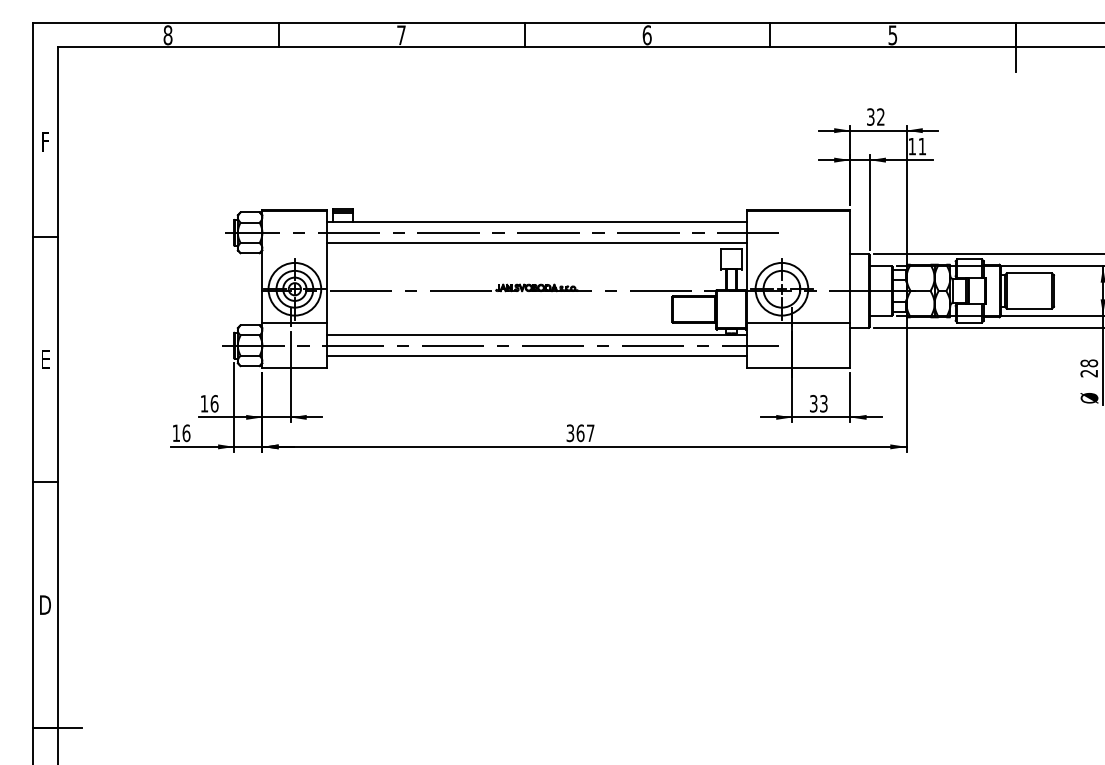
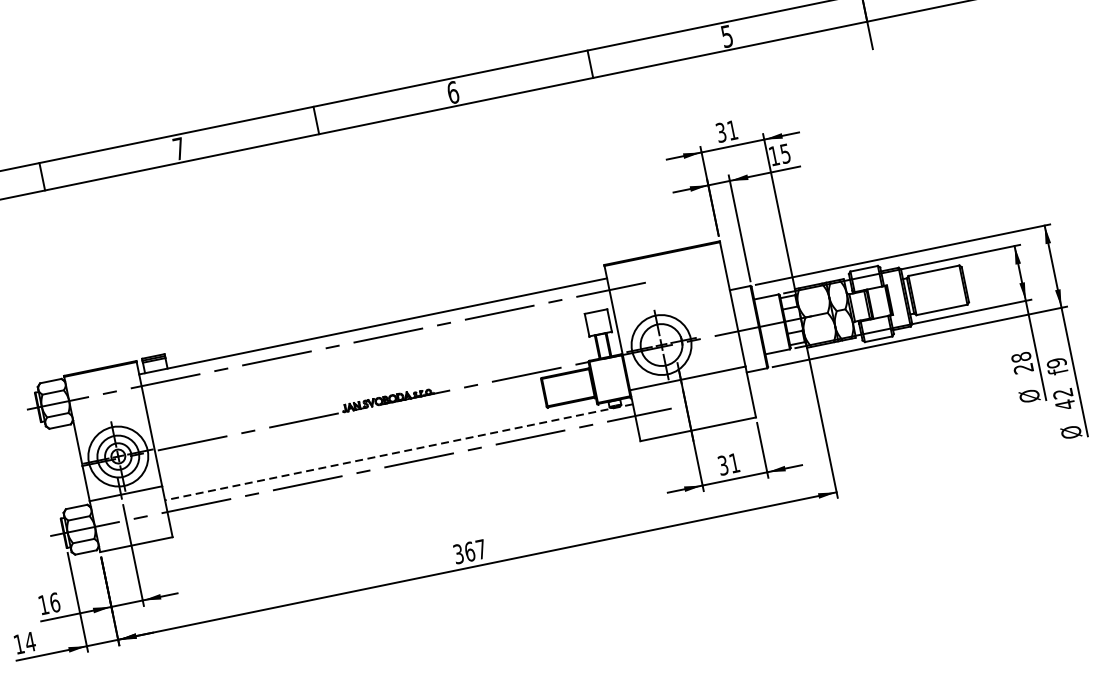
text: (880, 116) -> (731, 129), 32 -> 31
text: (922, 146) -> (785, 153), 11 -> 15
line: (536, 243) -> (377, 350), removed
line: (537, 335) -> (399, 452), solid -> dashed
line: (536, 356) -> (403, 476), removed
text: (823, 403) -> (734, 462), 33 -> 31
text: (186, 433) -> (30, 642), 16 -> 14

